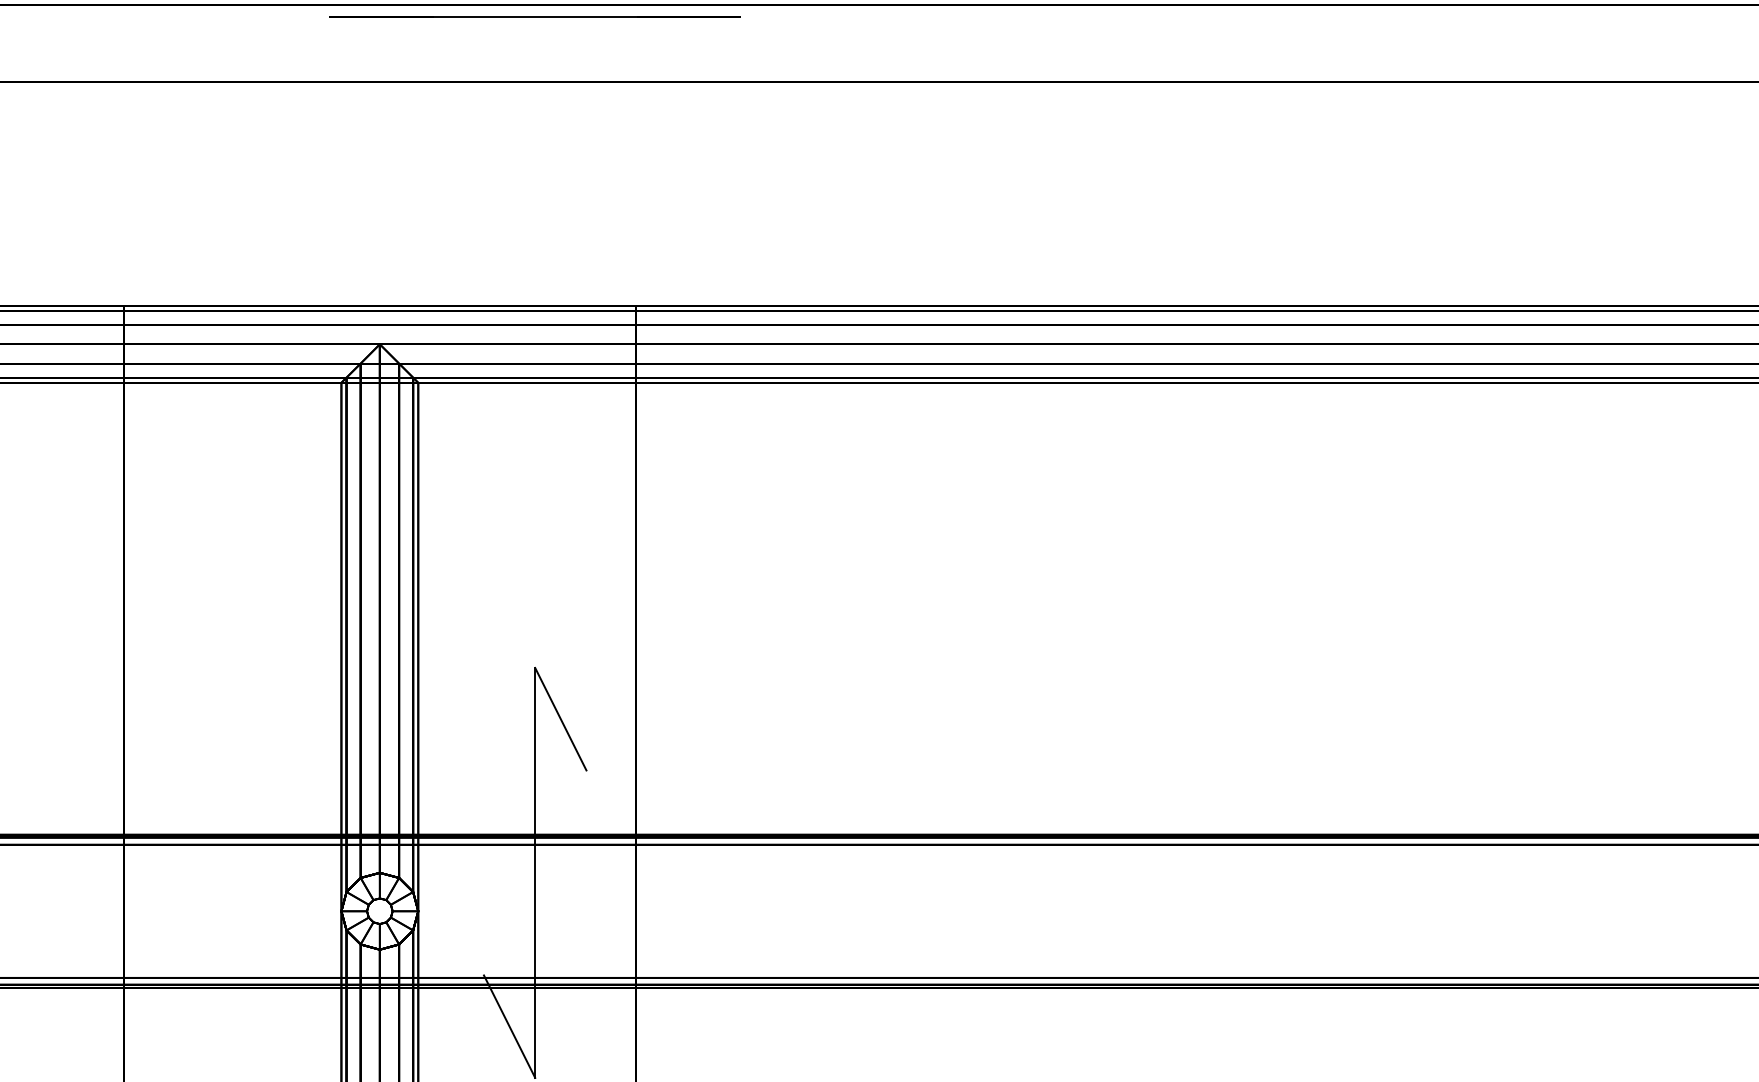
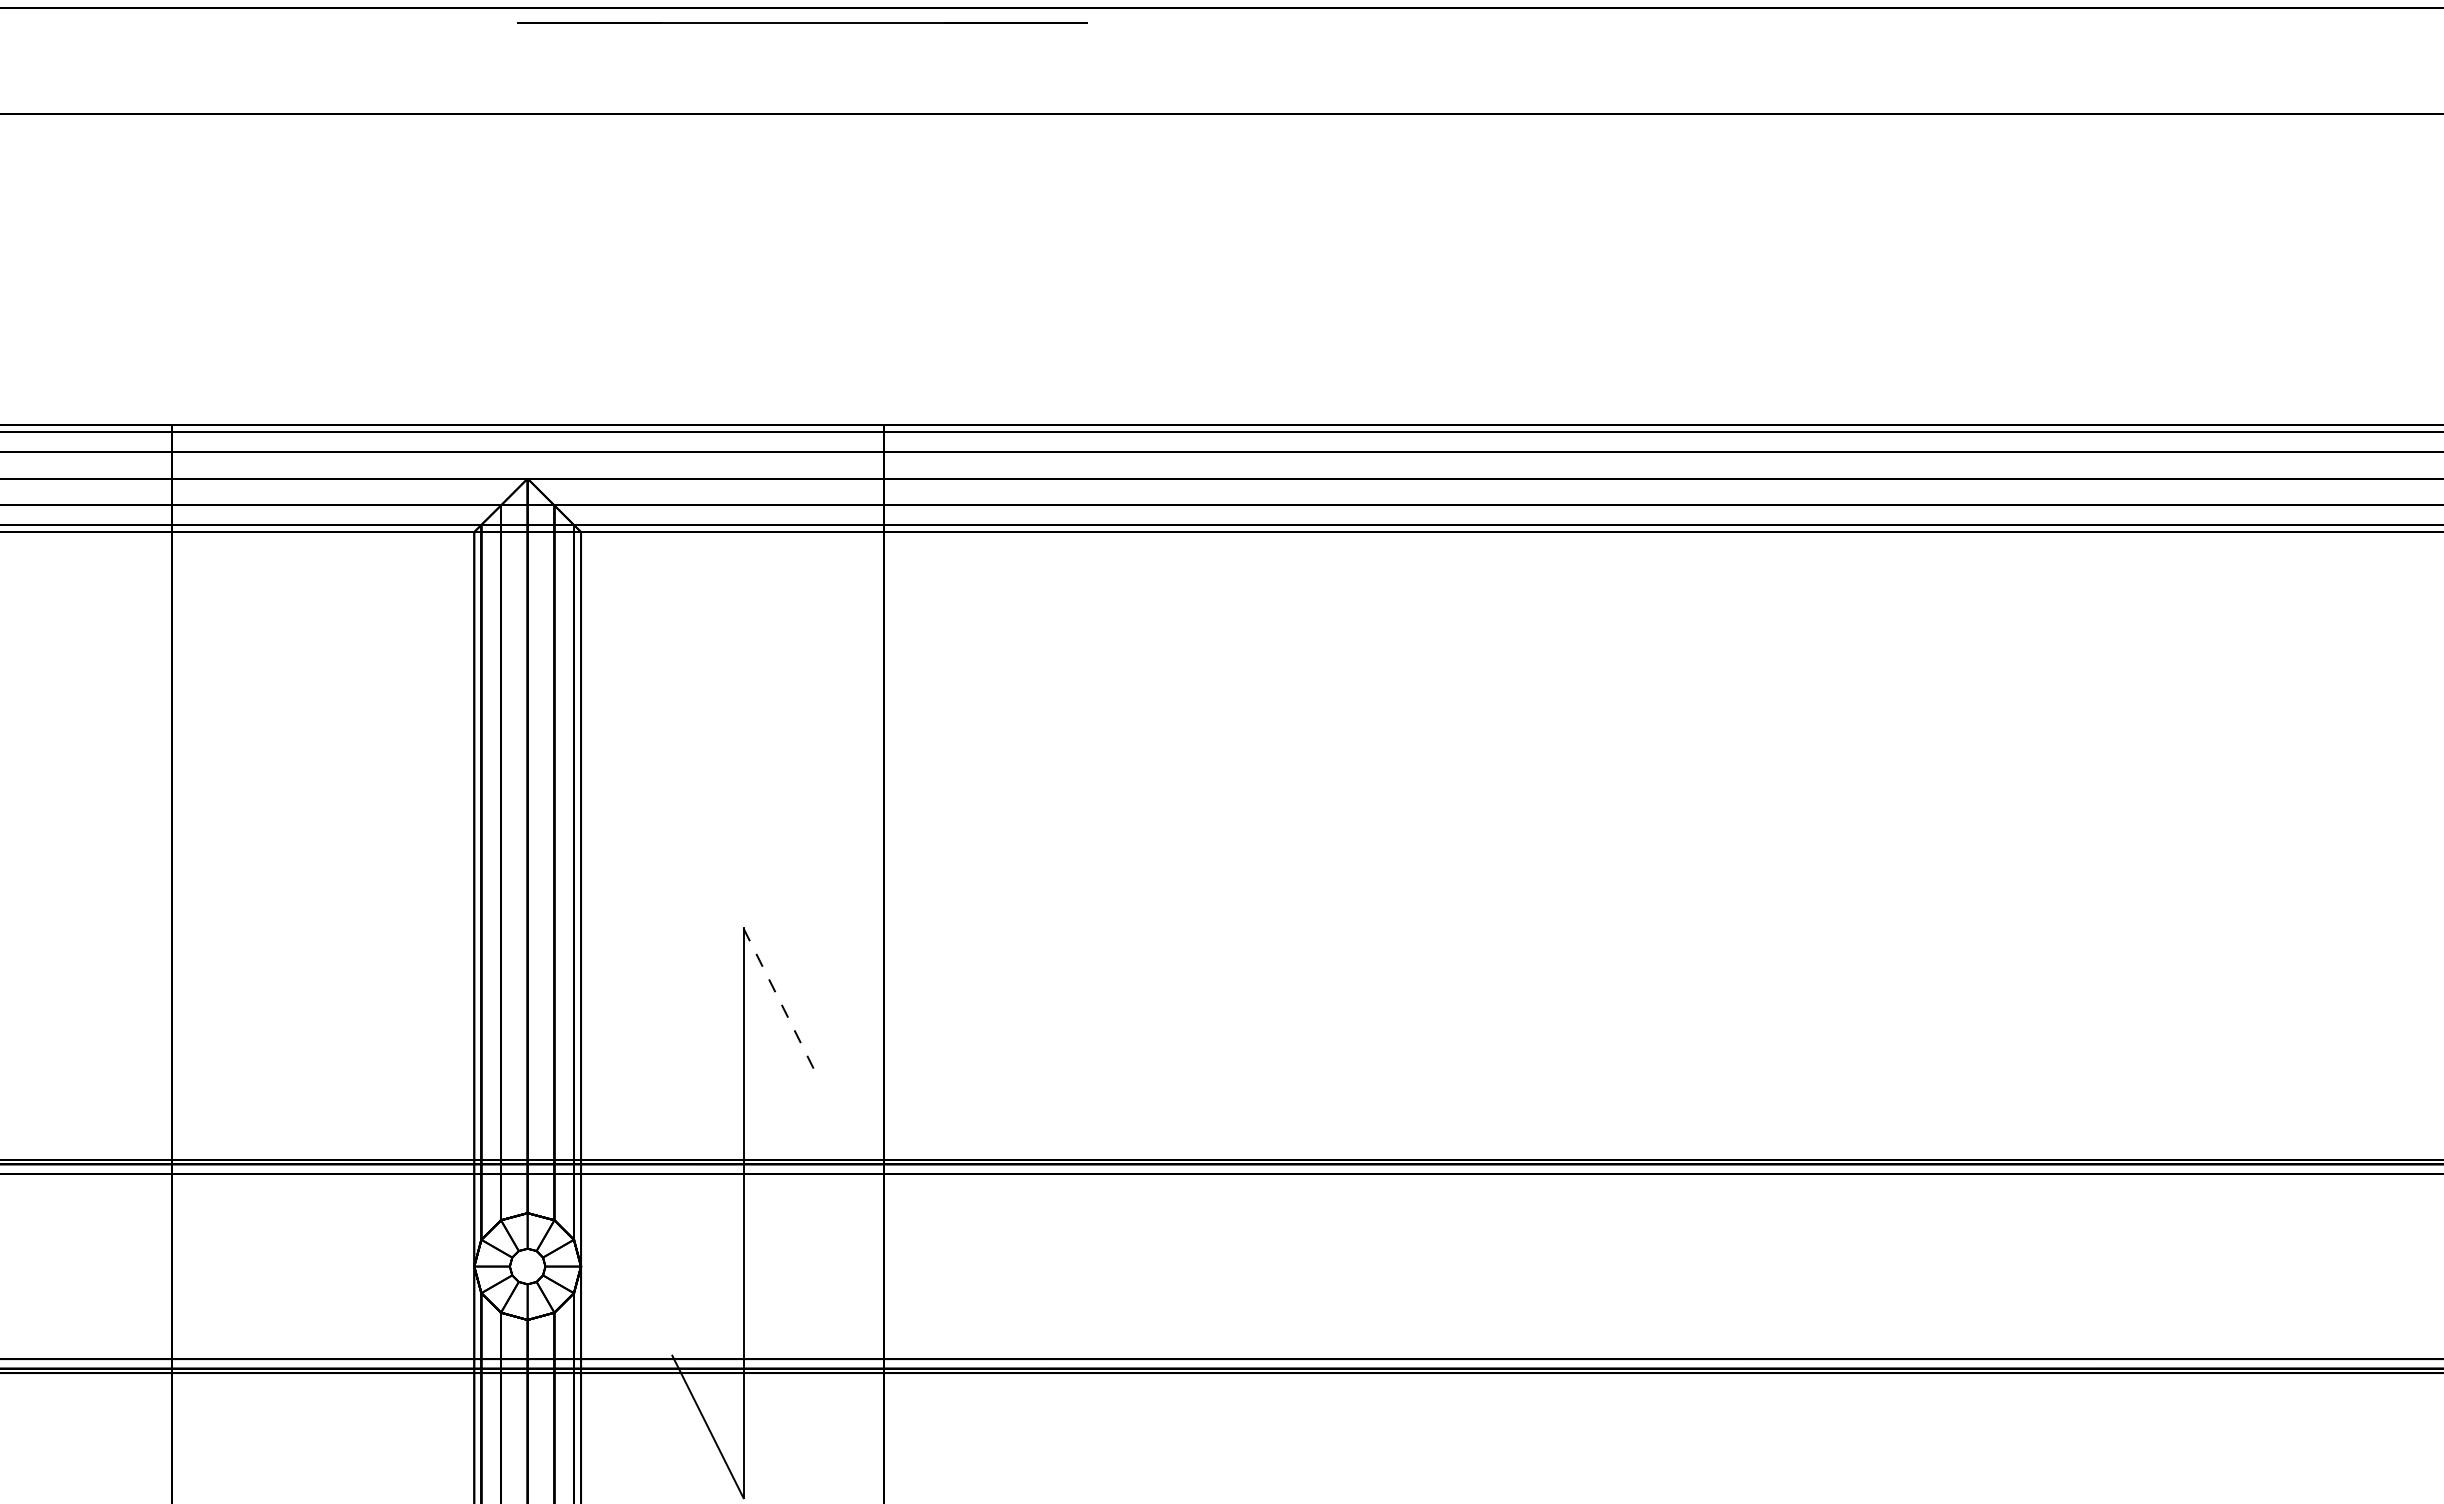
line: (535, 16) -> (802, 22), moved
line: (561, 719) -> (779, 999), solid -> dashed

